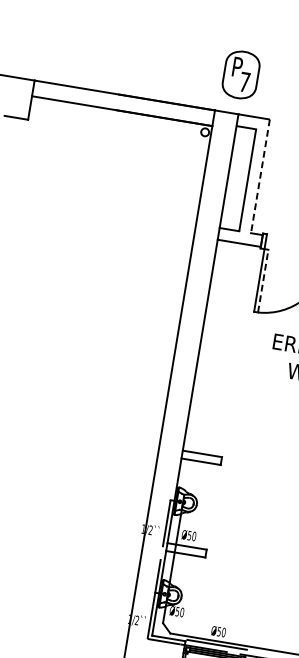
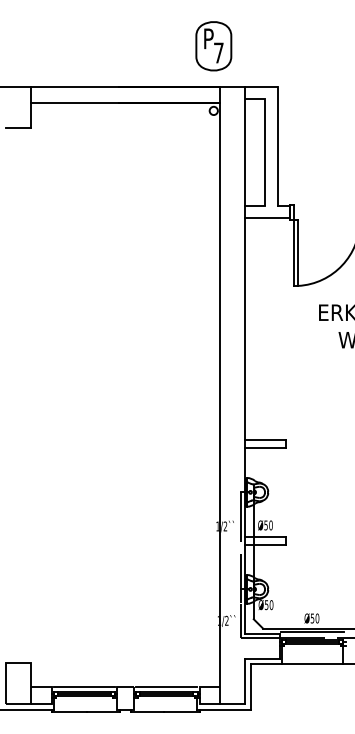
part: (240, 75) -> (213, 46), moved
line: (260, 176) -> (277, 146), dashed -> solid
line: (263, 281) -> (298, 253), dashed -> solid

